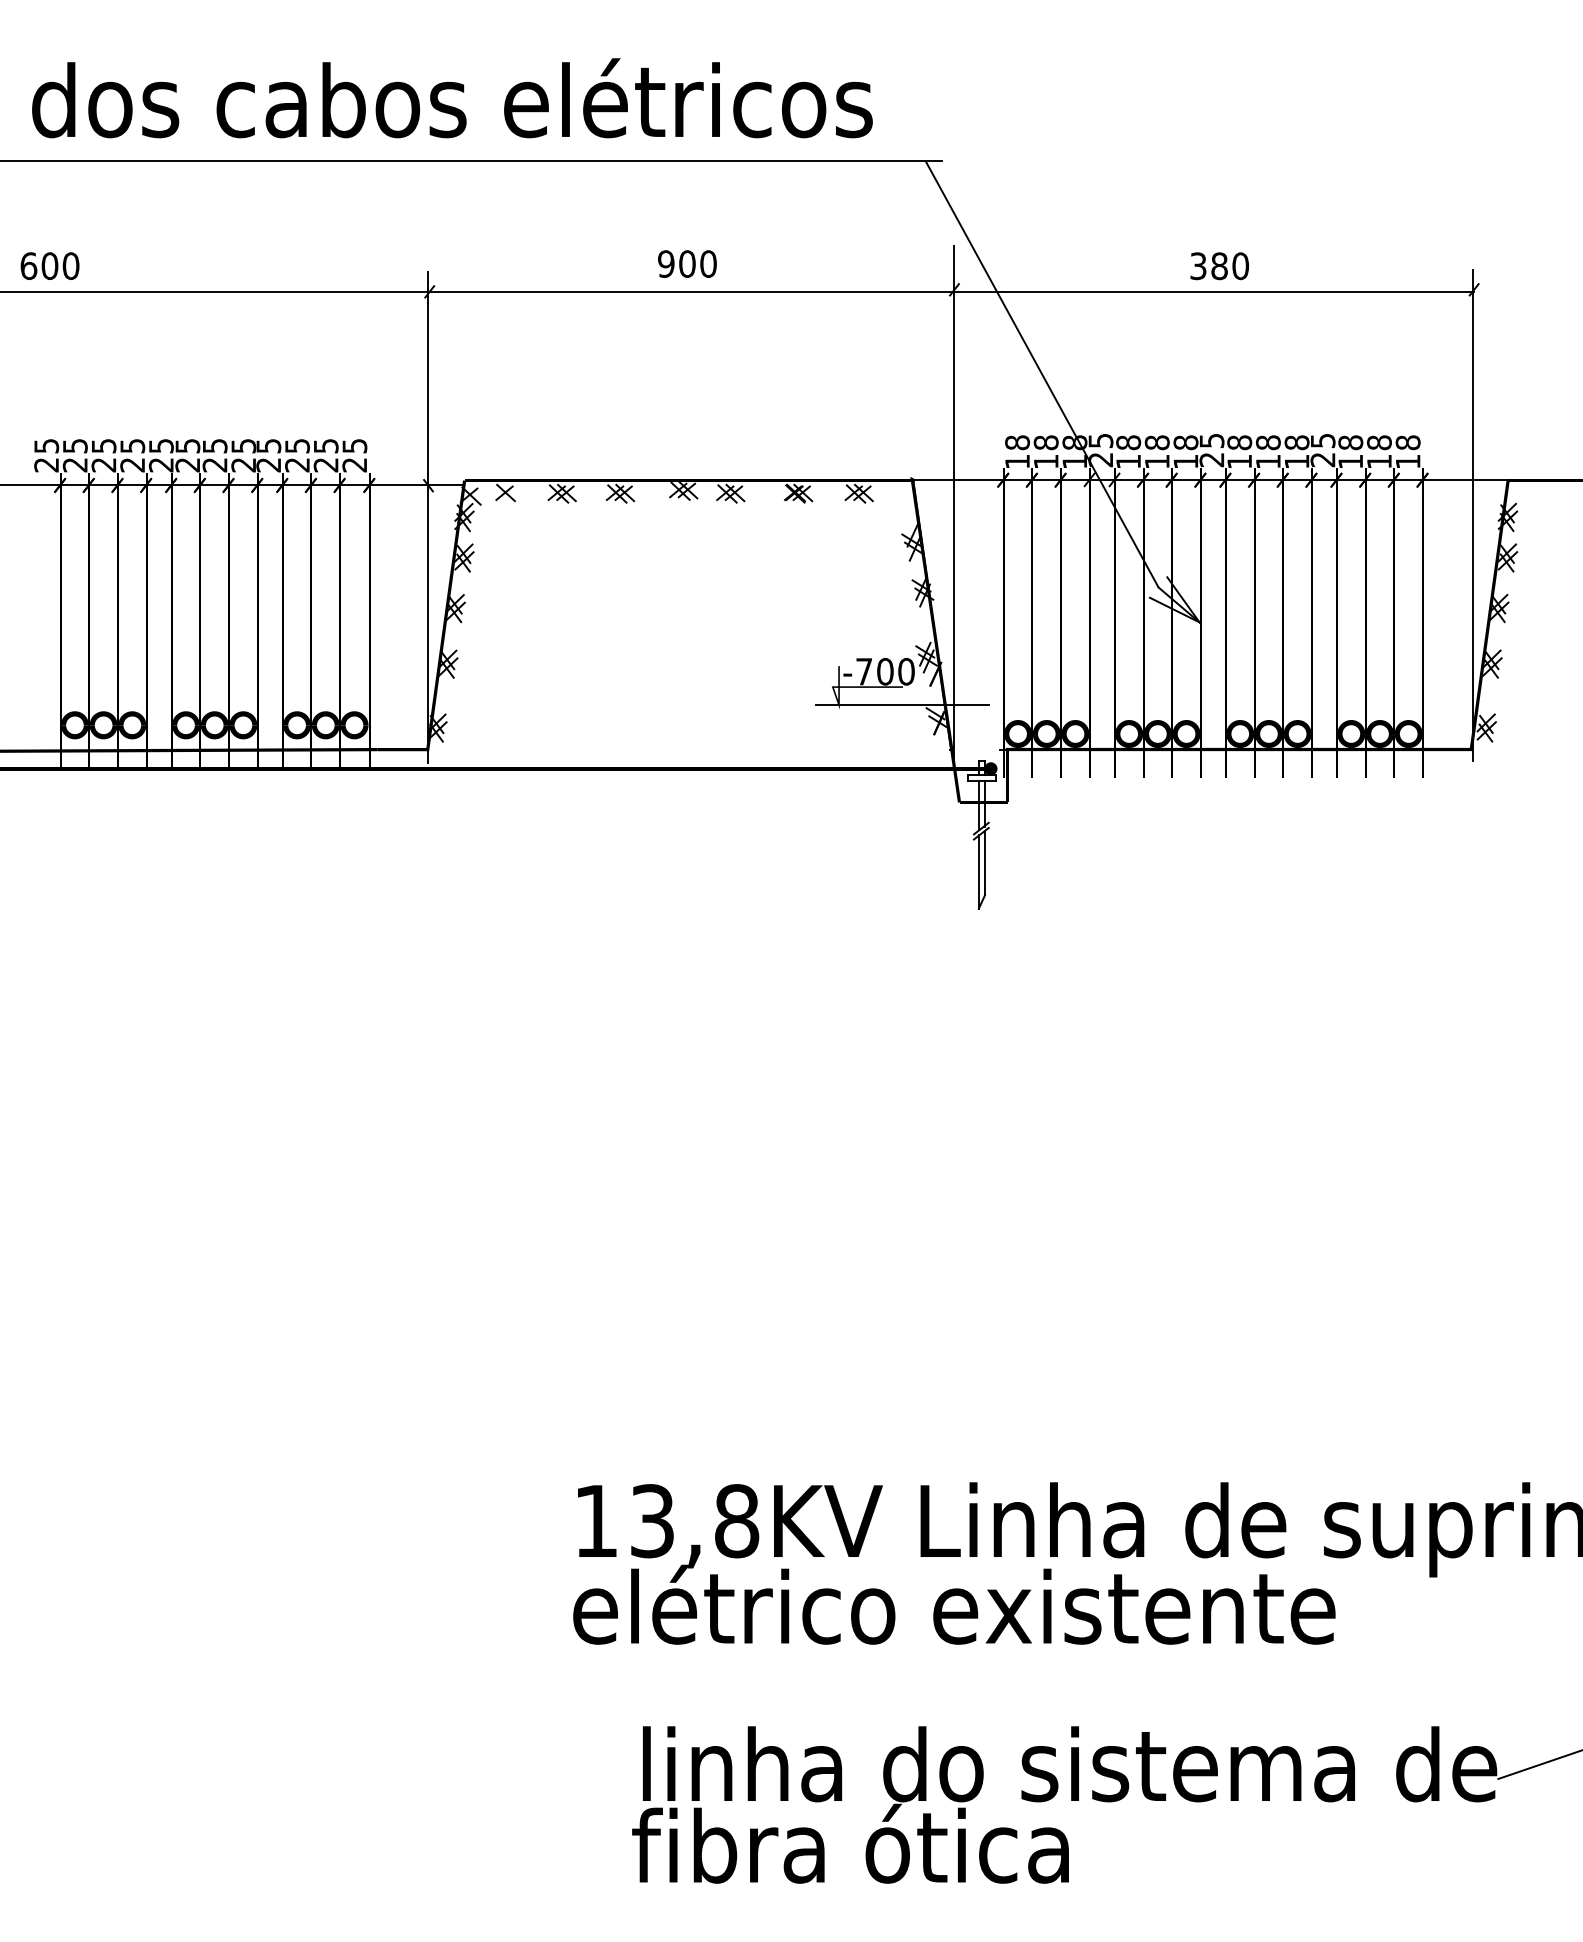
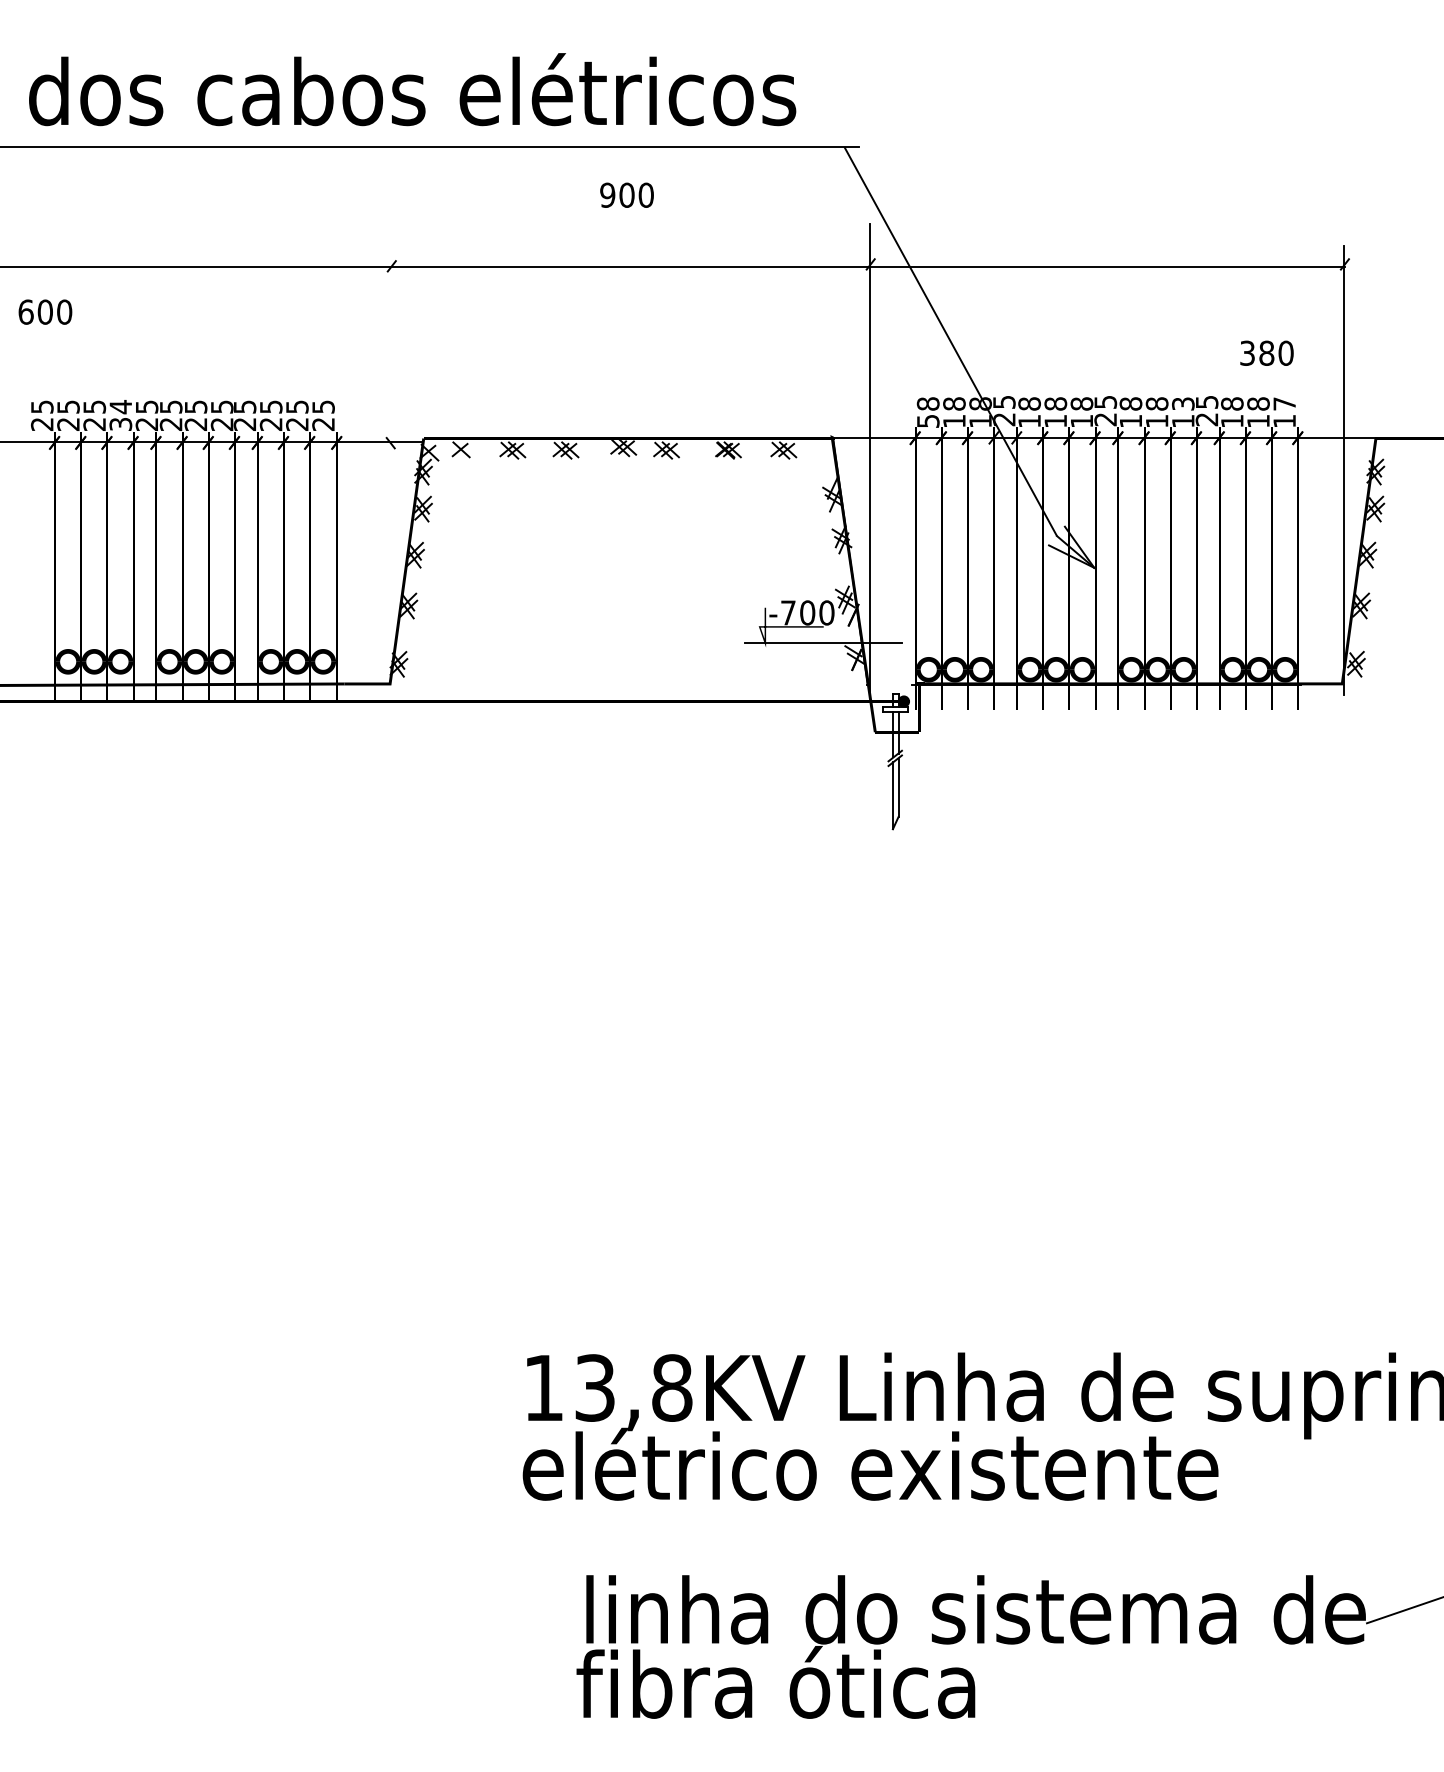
text: (687, 263) -> (627, 194), moved
text: (49, 265) -> (44, 311), moved
text: (1219, 266) -> (1266, 353), moved
text: (1296, 442) -> (1182, 403), 18 -> 13
text: (1407, 442) -> (1284, 403), 18 -> 17
text: (132, 455) -> (120, 415), 25 -> 34
text: (1017, 461) -> (928, 421), 18 -> 58
line: (427, 517) -> (389, 472), removed

